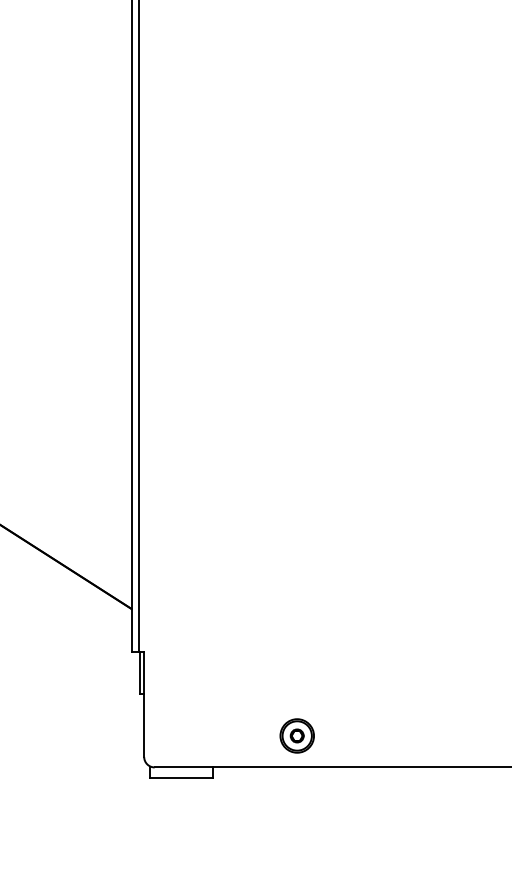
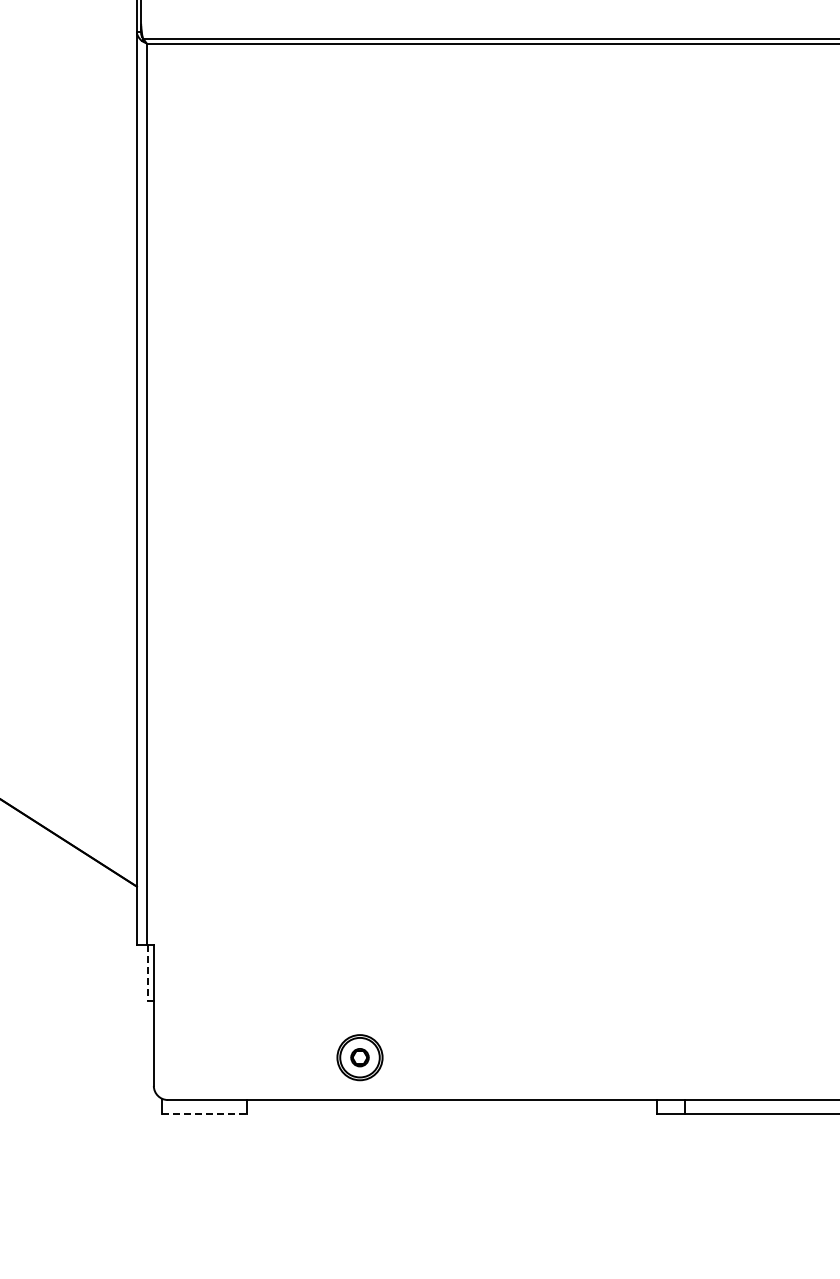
line: (140, 673) -> (148, 973), solid -> dashed
line: (182, 778) -> (205, 1114), solid -> dashed

